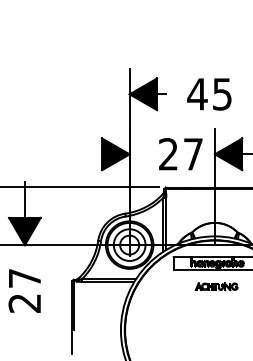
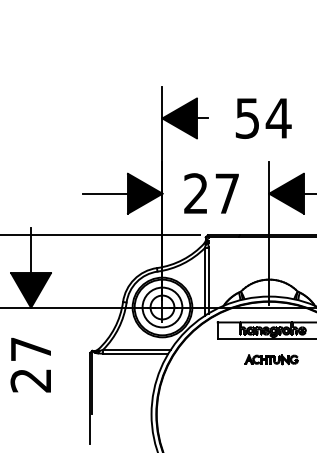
text: (209, 94) -> (262, 118), 45 -> 54
line: (84, 154) -> (105, 193), added
text: (180, 154) -> (211, 193), moved

